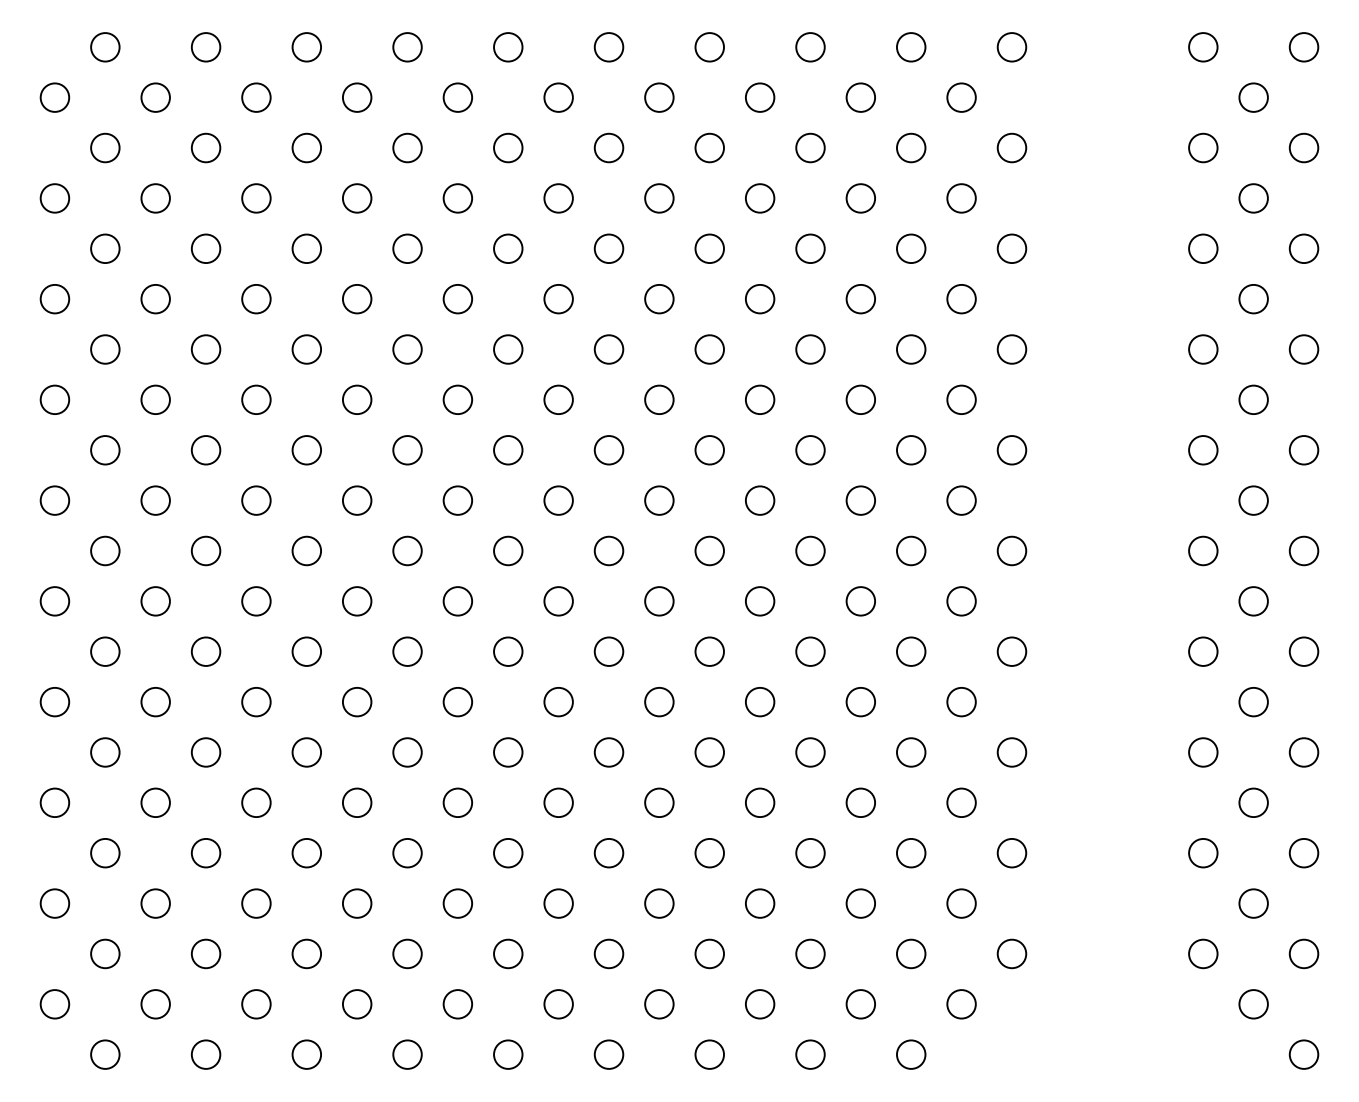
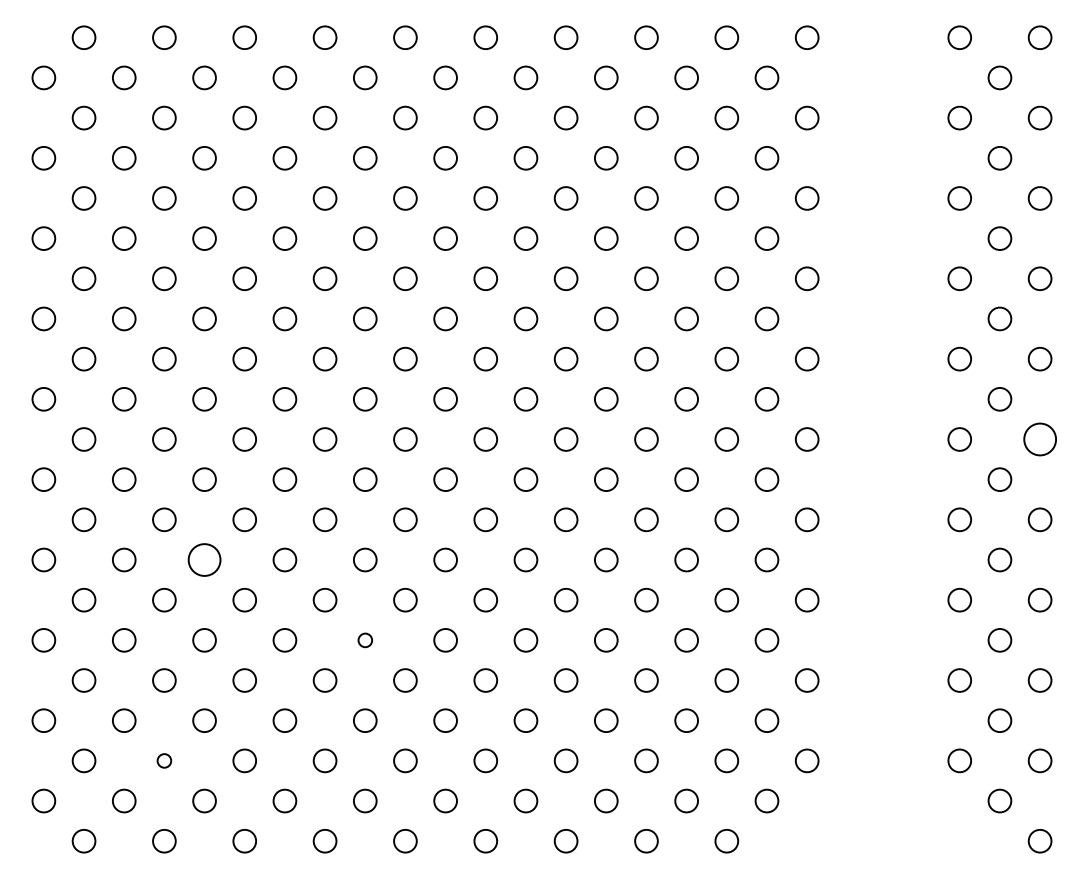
circle: (1303, 551) -> (1039, 439), size x1.4
circle: (256, 701) -> (204, 559), size x1.4
circle: (458, 803) -> (365, 640), size x0.6
circle: (206, 953) -> (164, 760), size x0.6

